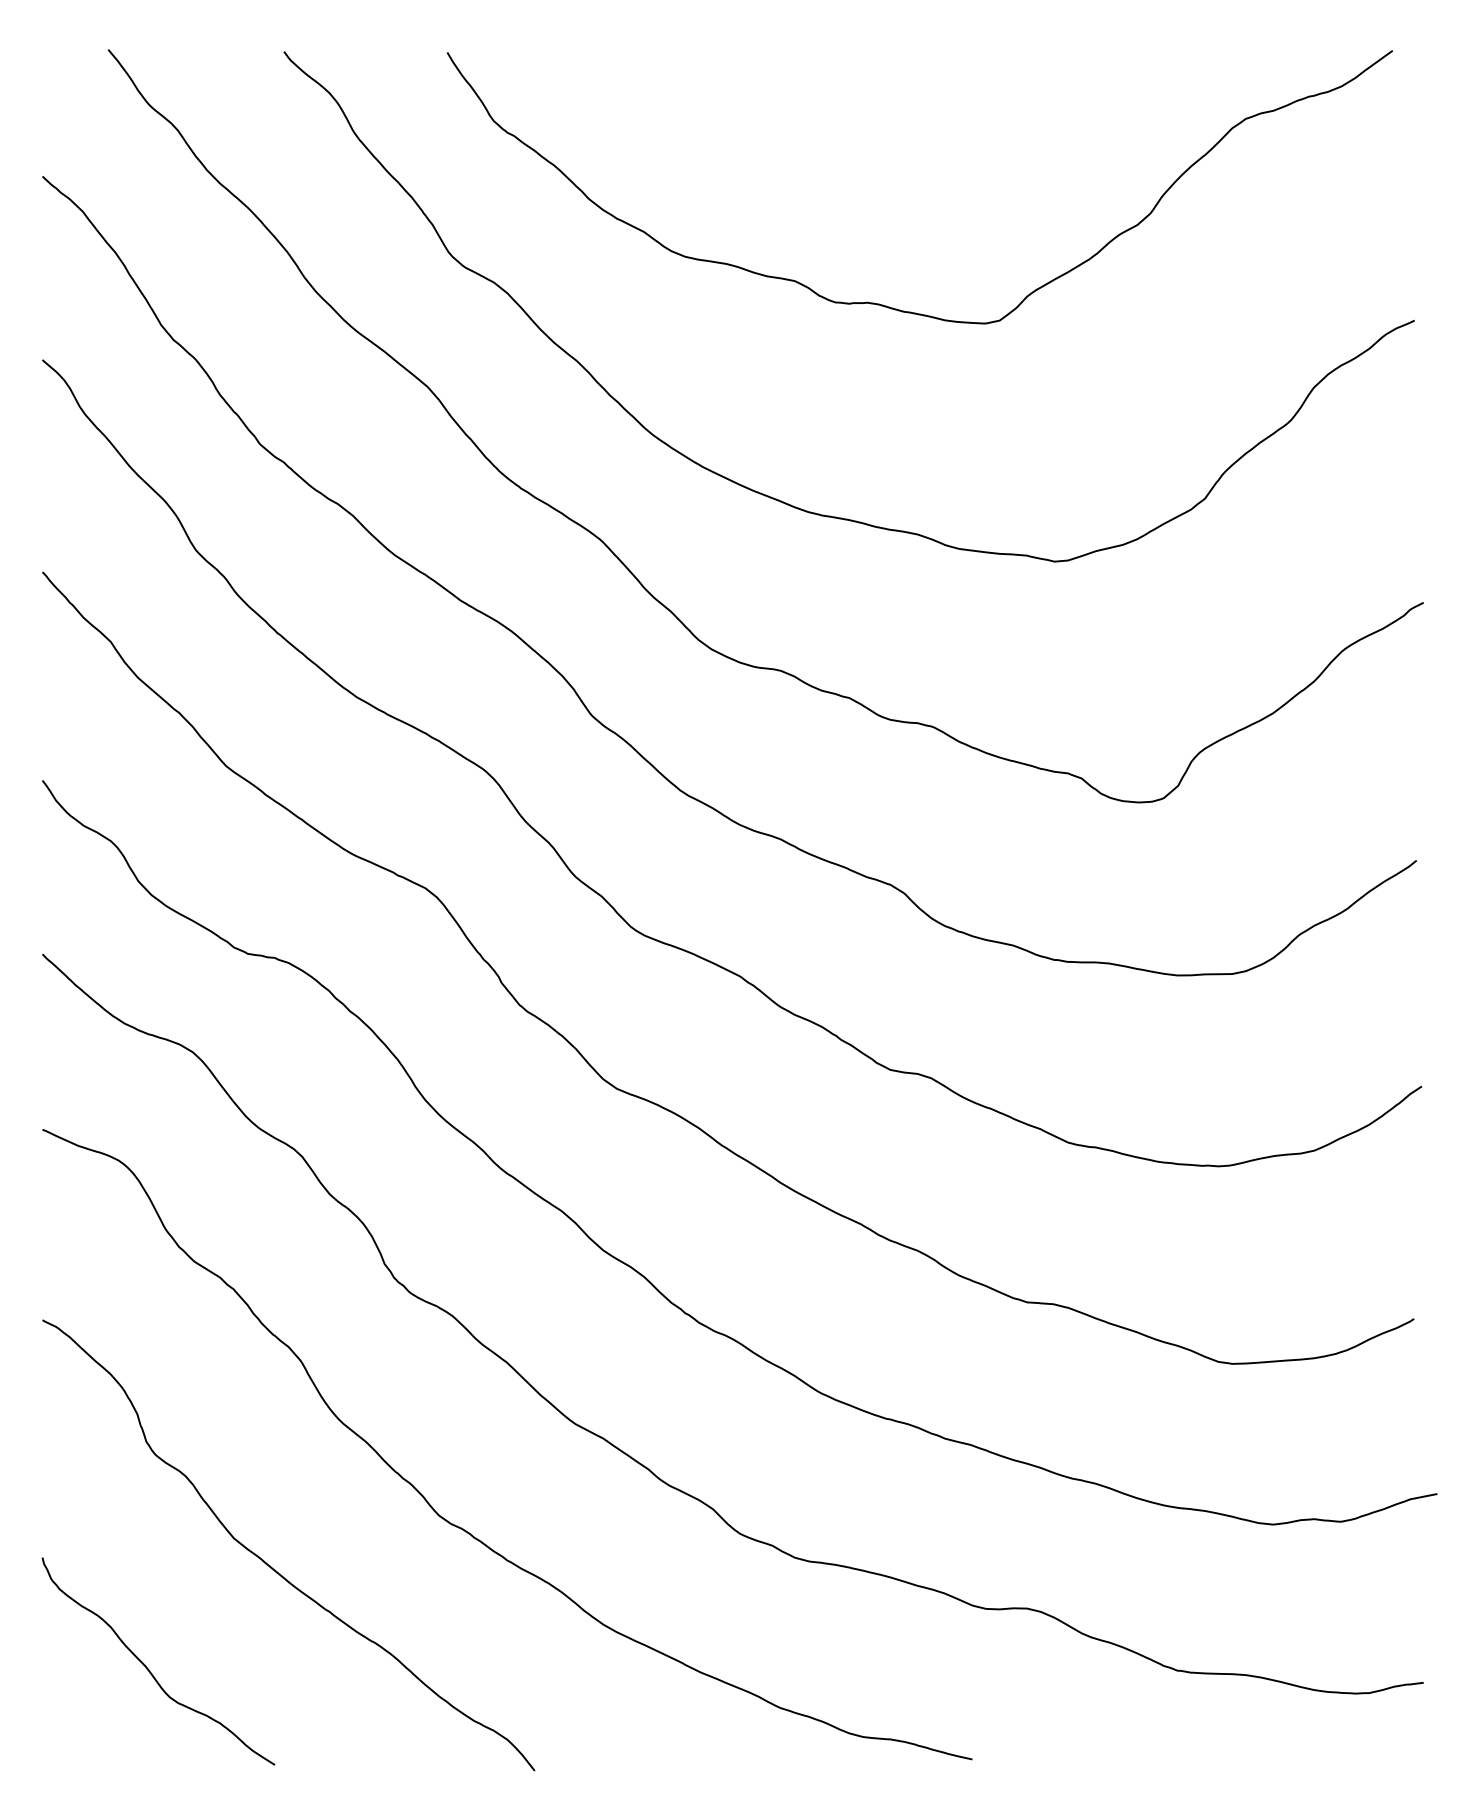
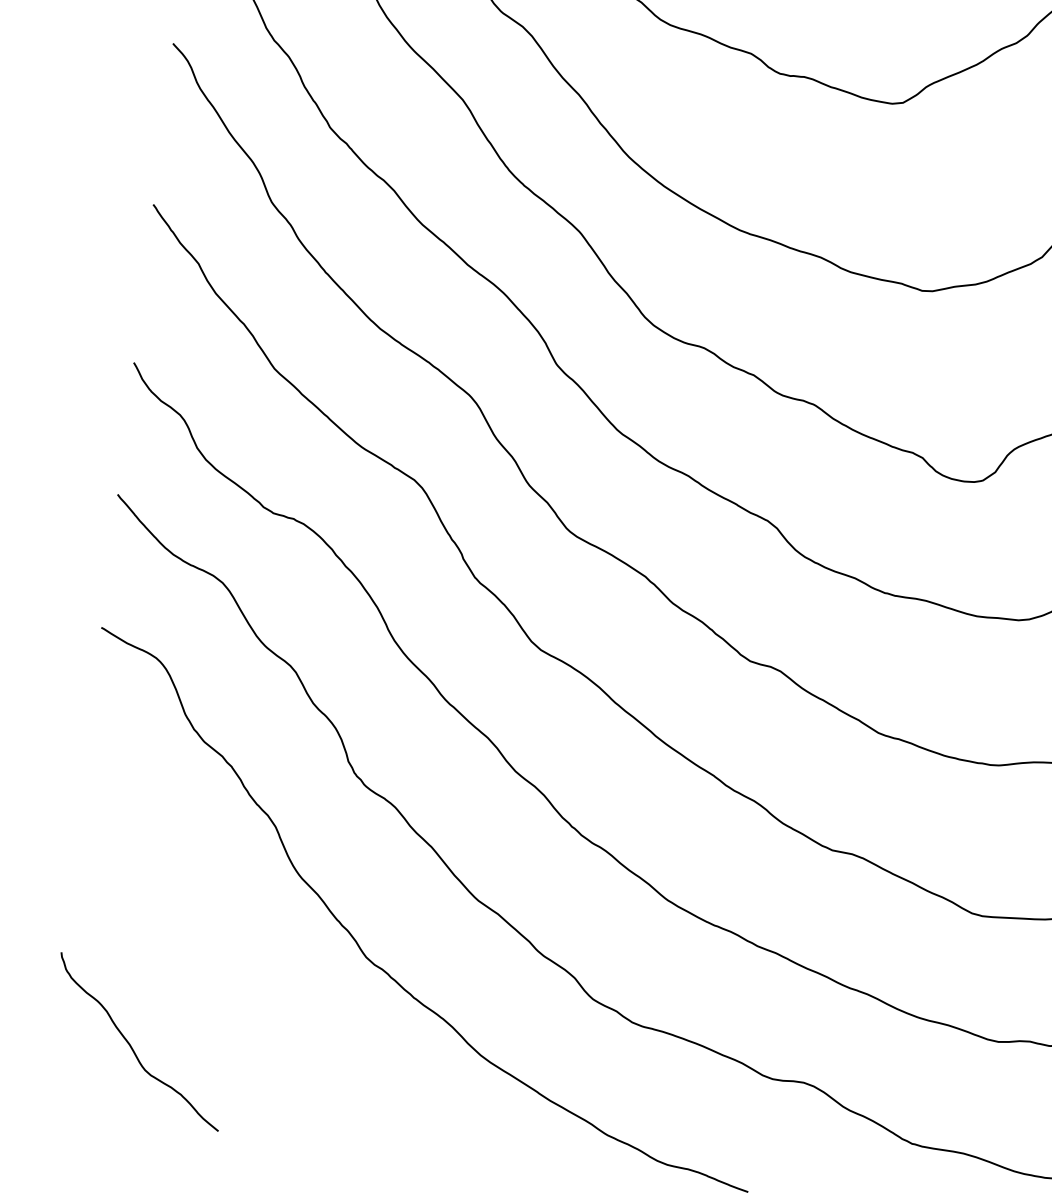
curve: (270, 1565) -> (233, 979), removed

